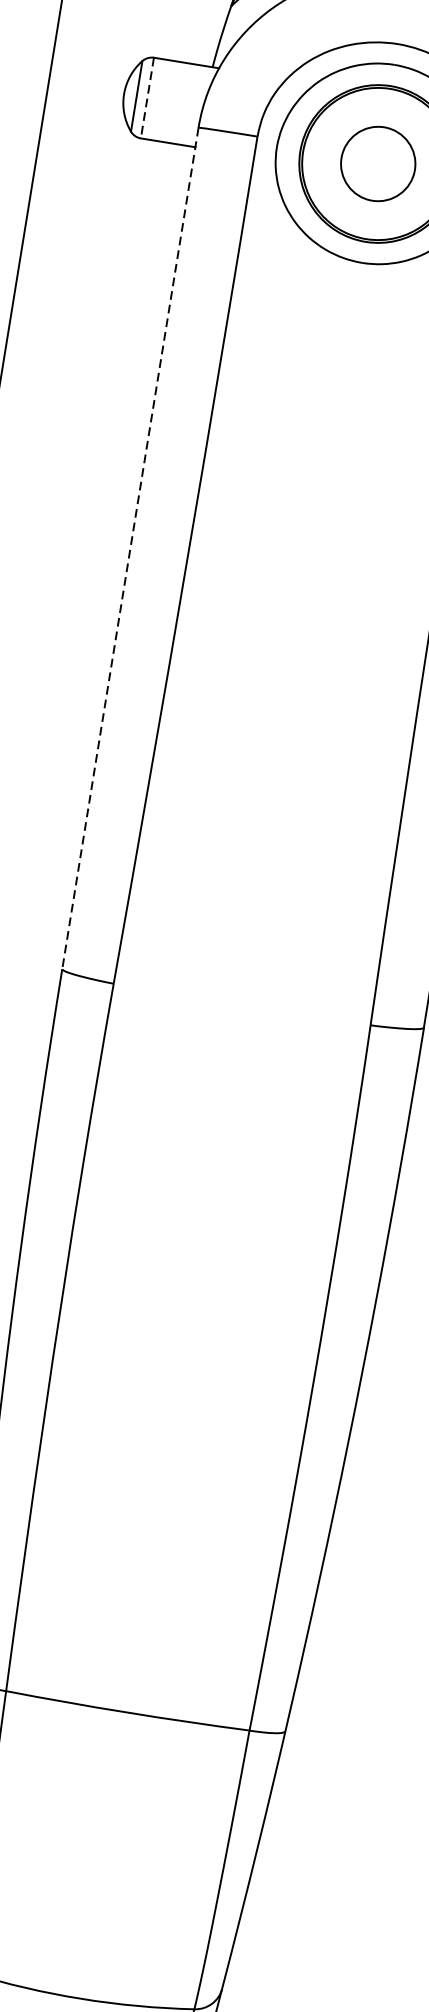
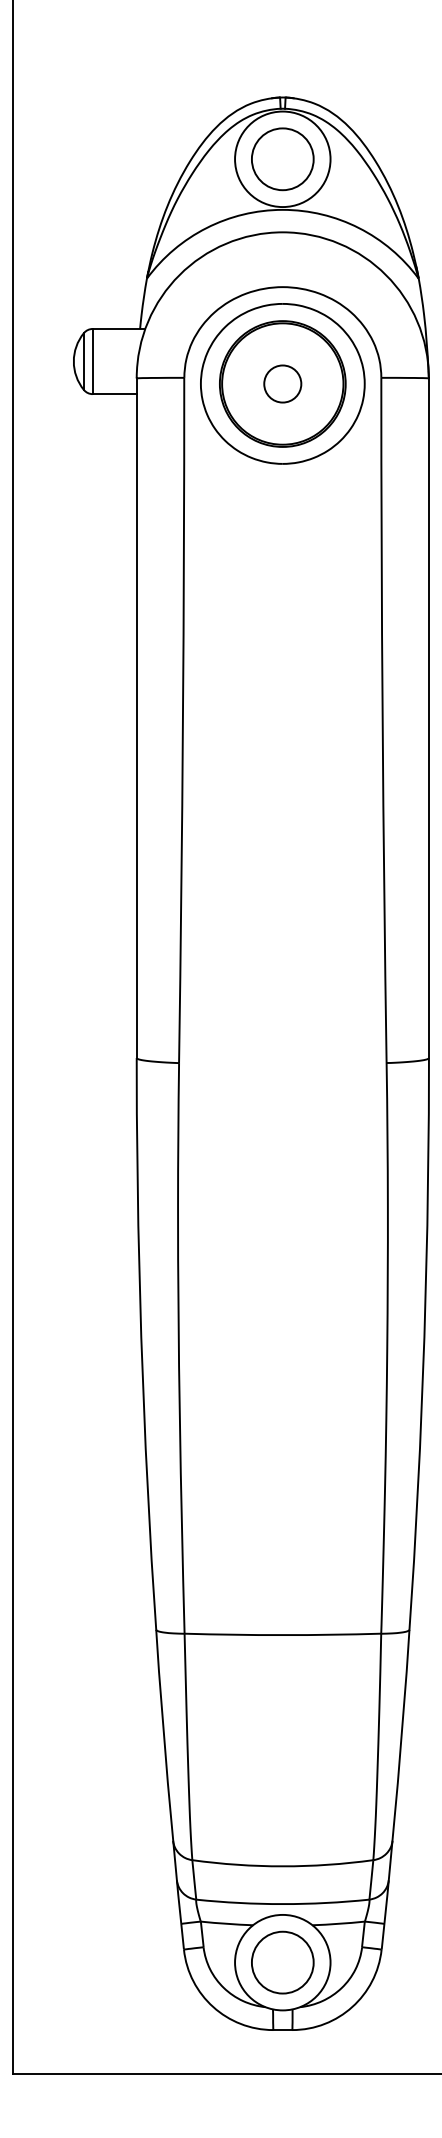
line: (147, 97) -> (92, 361), dashed -> solid
circle: (377, 163) -> (282, 383), size x0.62
line: (130, 548) -> (136, 718), dashed -> solid

